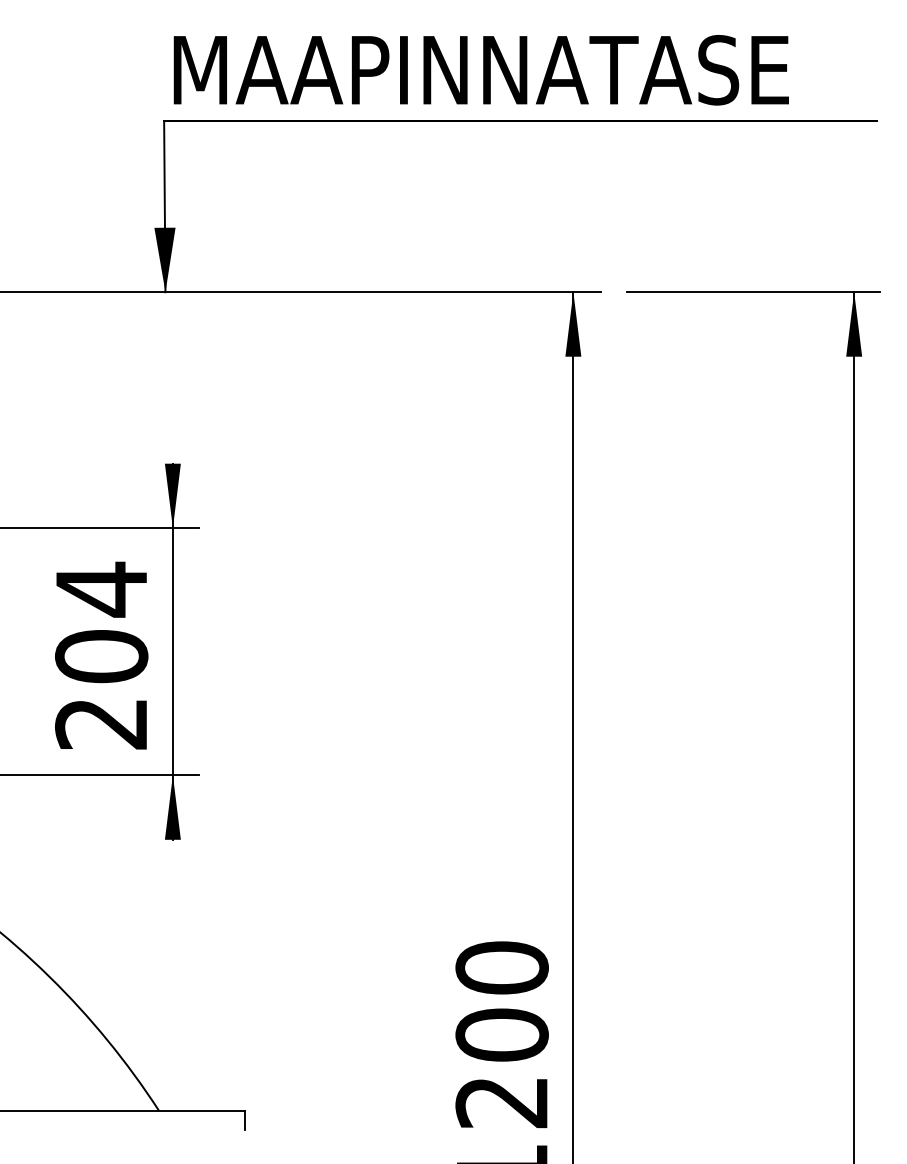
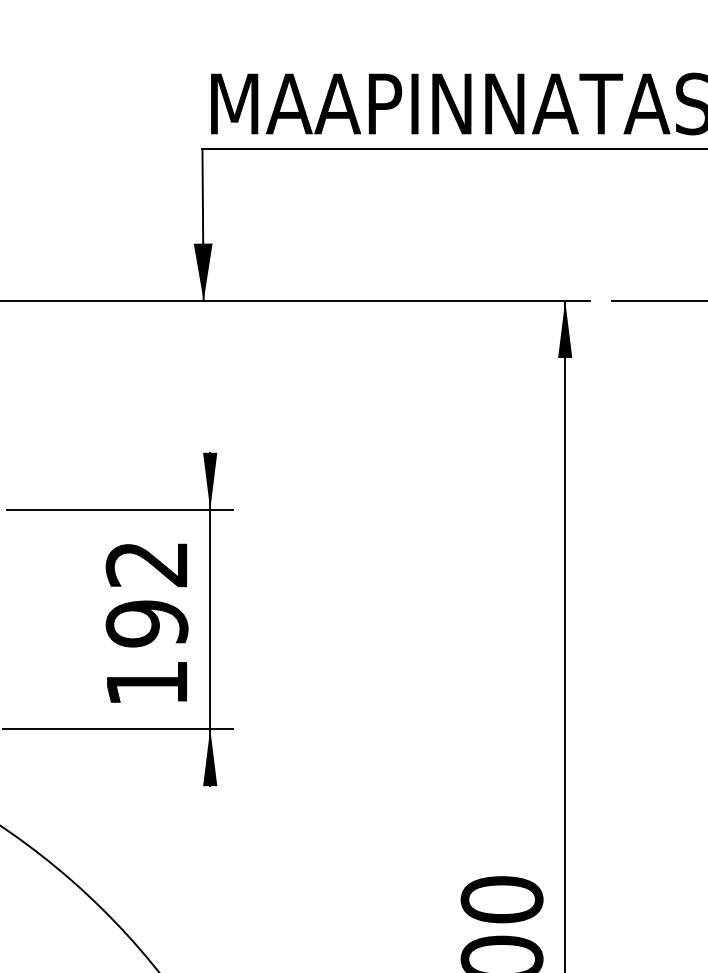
text: (101, 655) -> (146, 622), 204 -> 192

